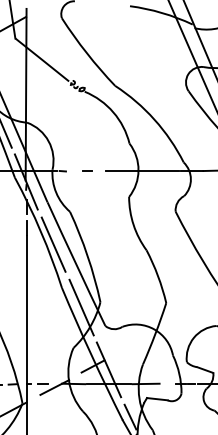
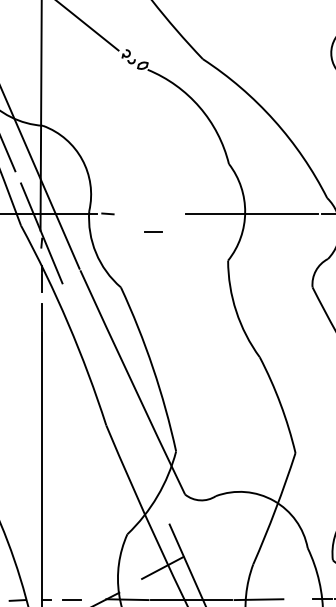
line: (87, 170) -> (152, 230), moved
line: (53, 244) -> (91, 346), removed
line: (81, 307) -> (141, 461), removed

